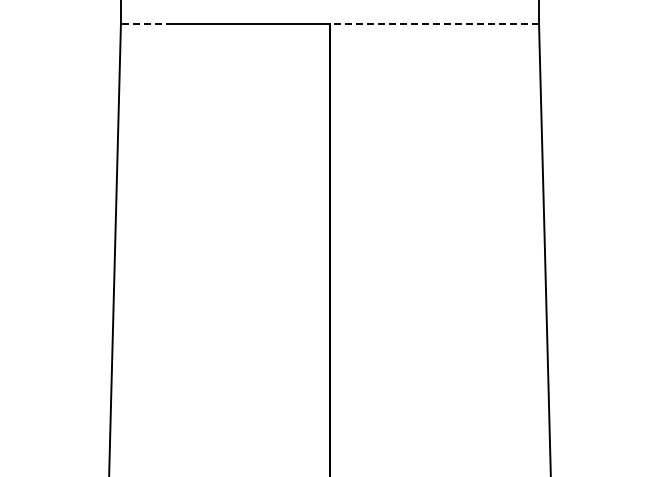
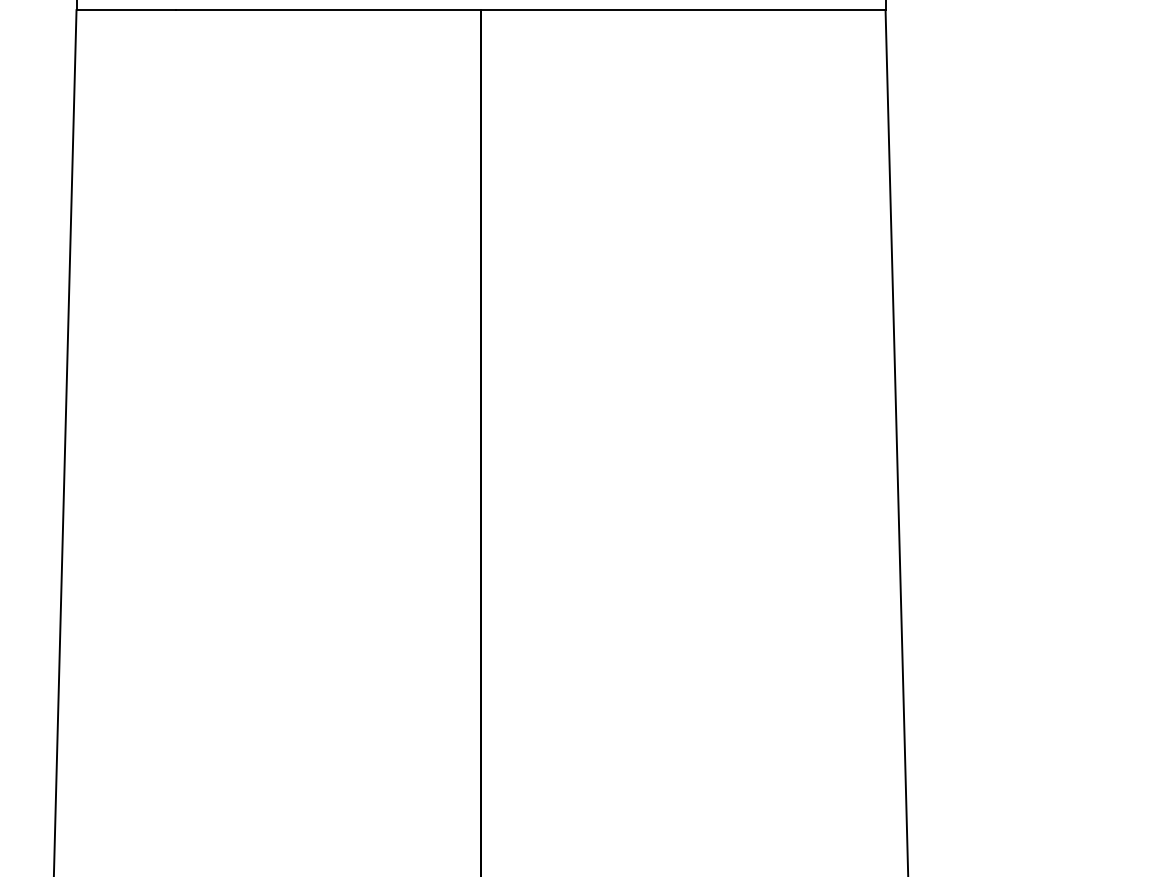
line: (146, 23) -> (125, 9), dashed -> solid
line: (434, 23) -> (683, 9), dashed -> solid

